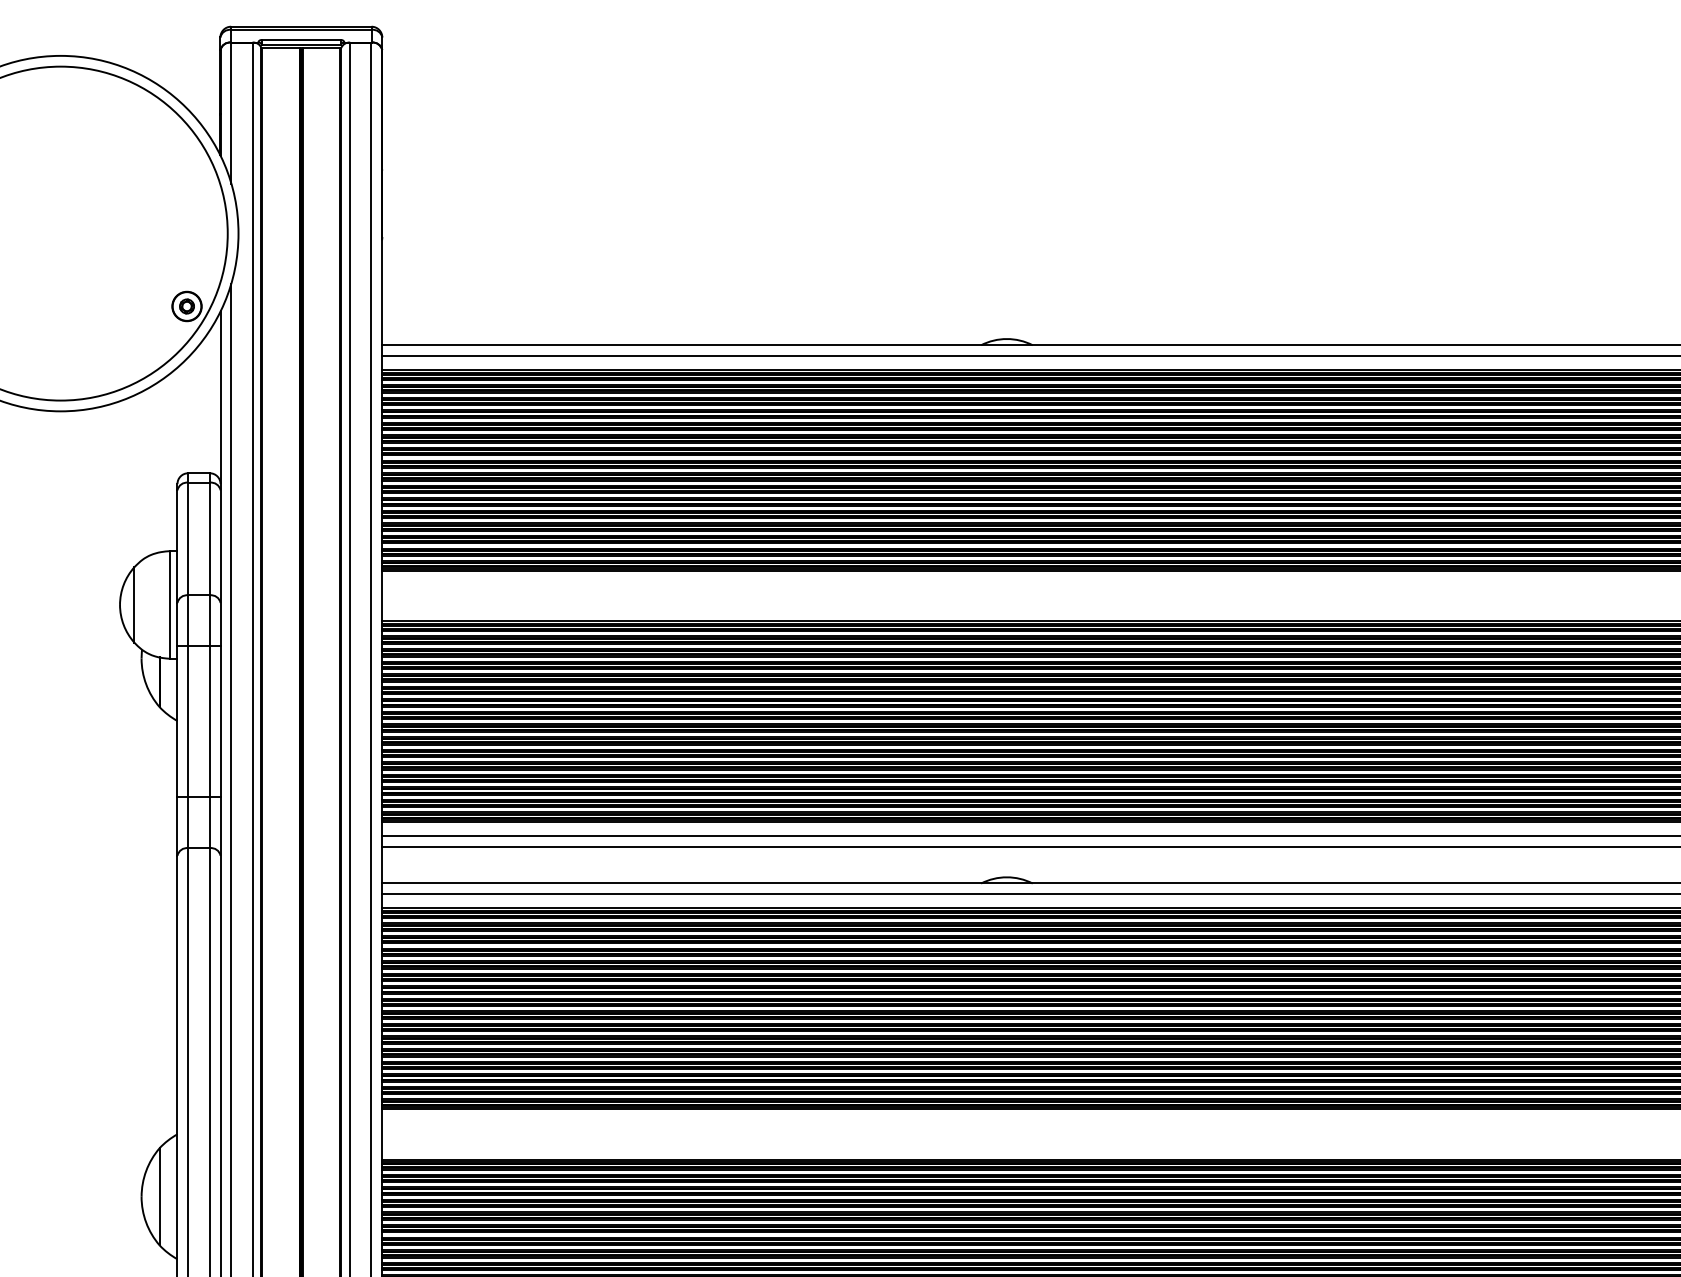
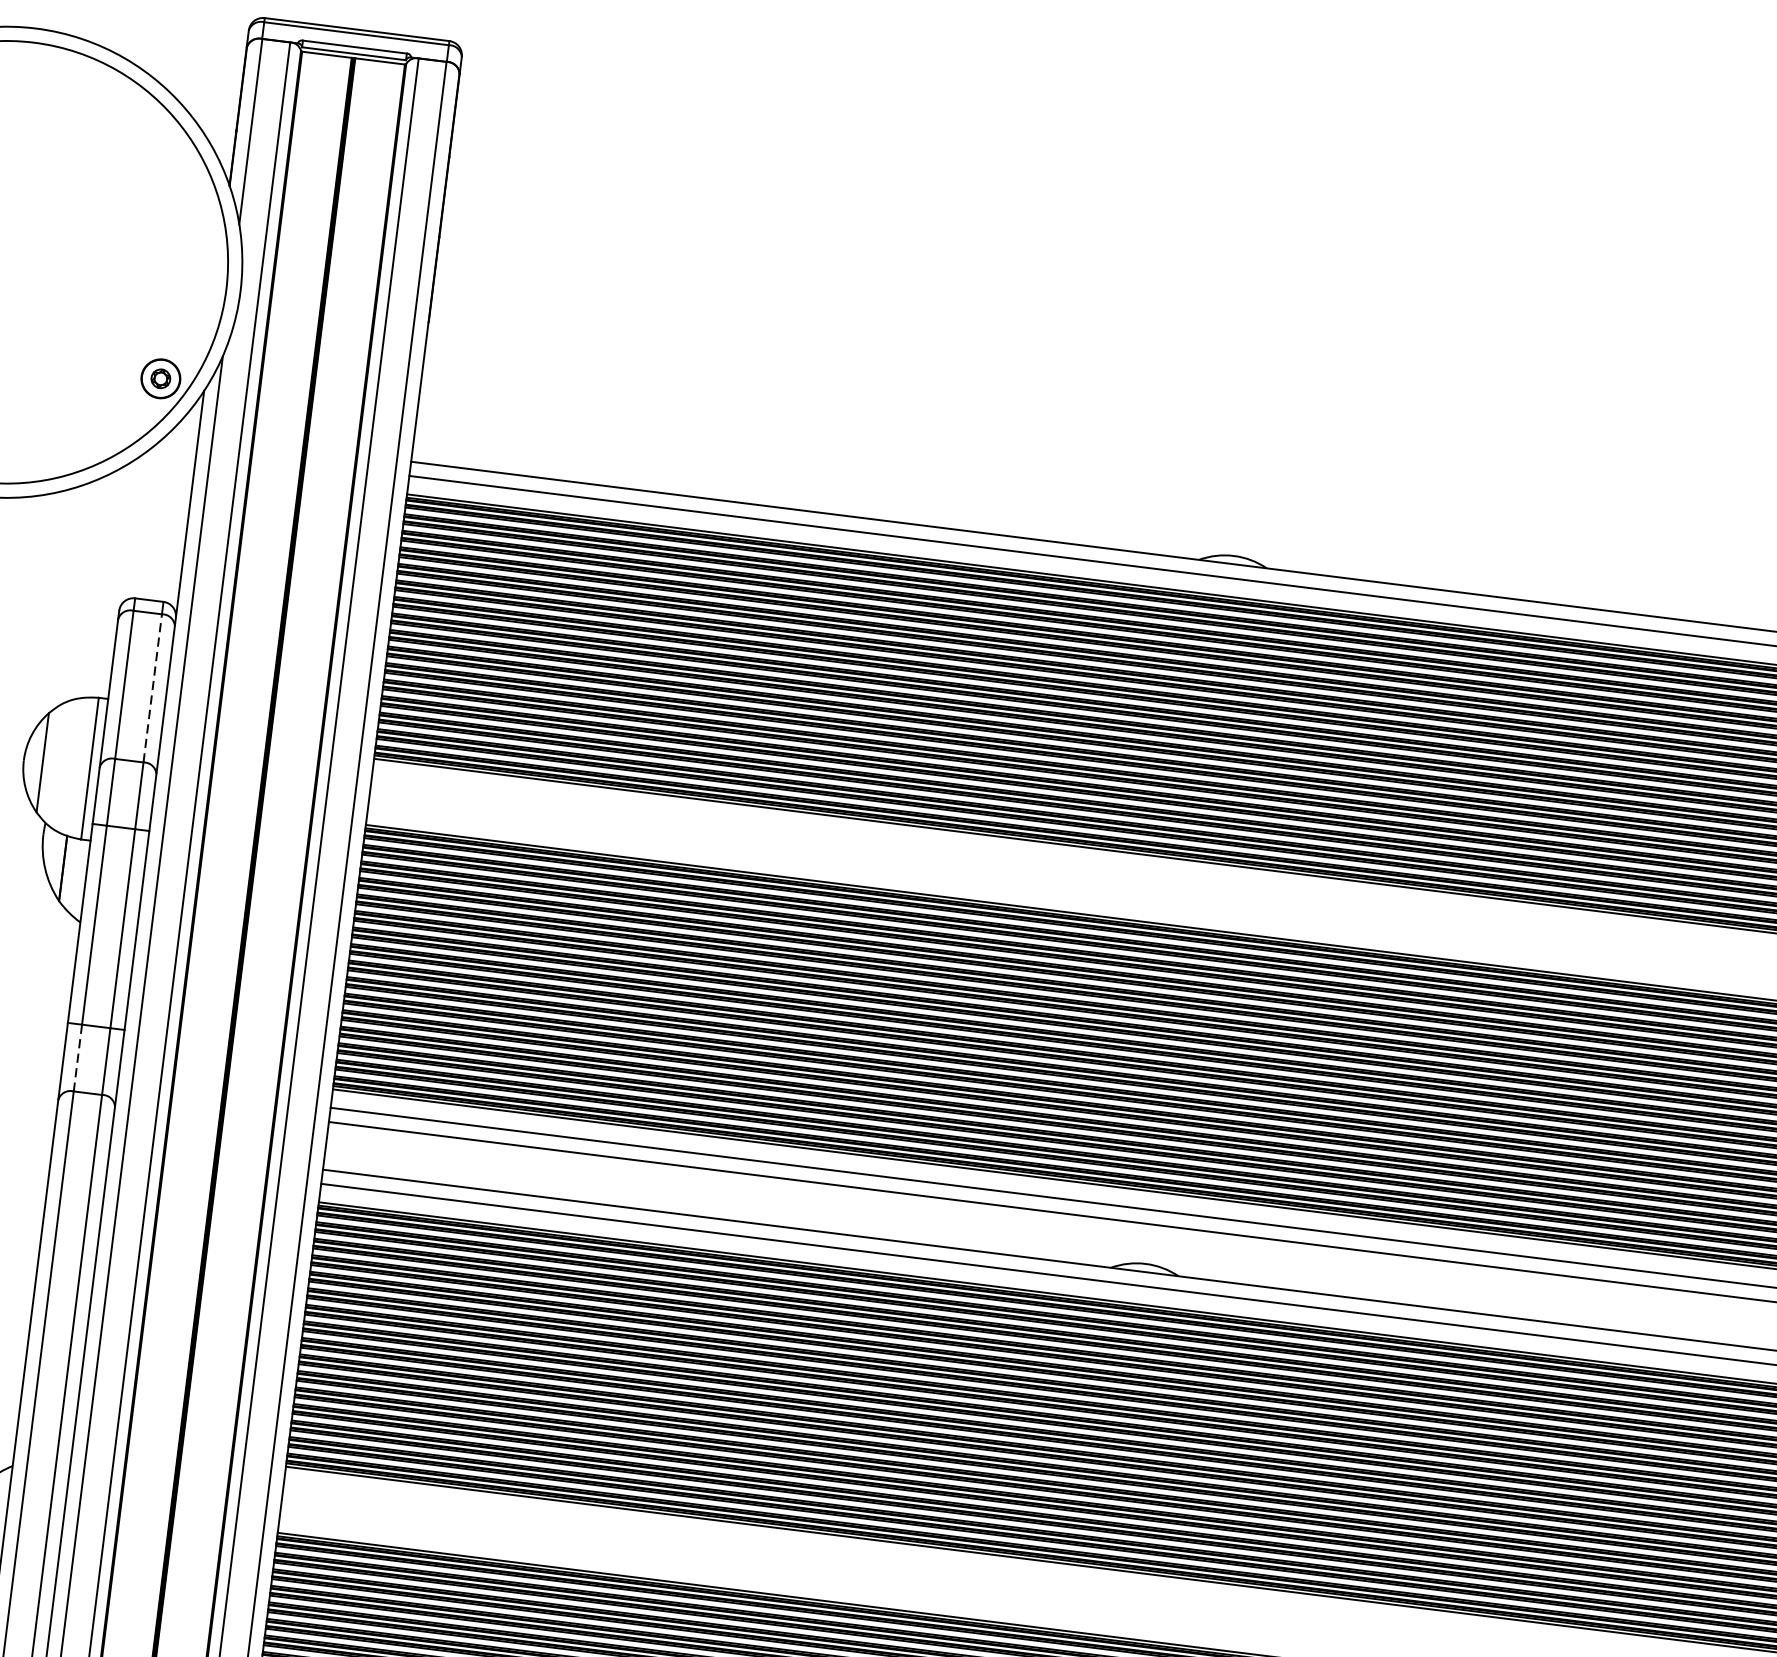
line: (209, 538) -> (152, 687), solid -> dashed
line: (188, 823) -> (78, 1059), solid -> dashed

